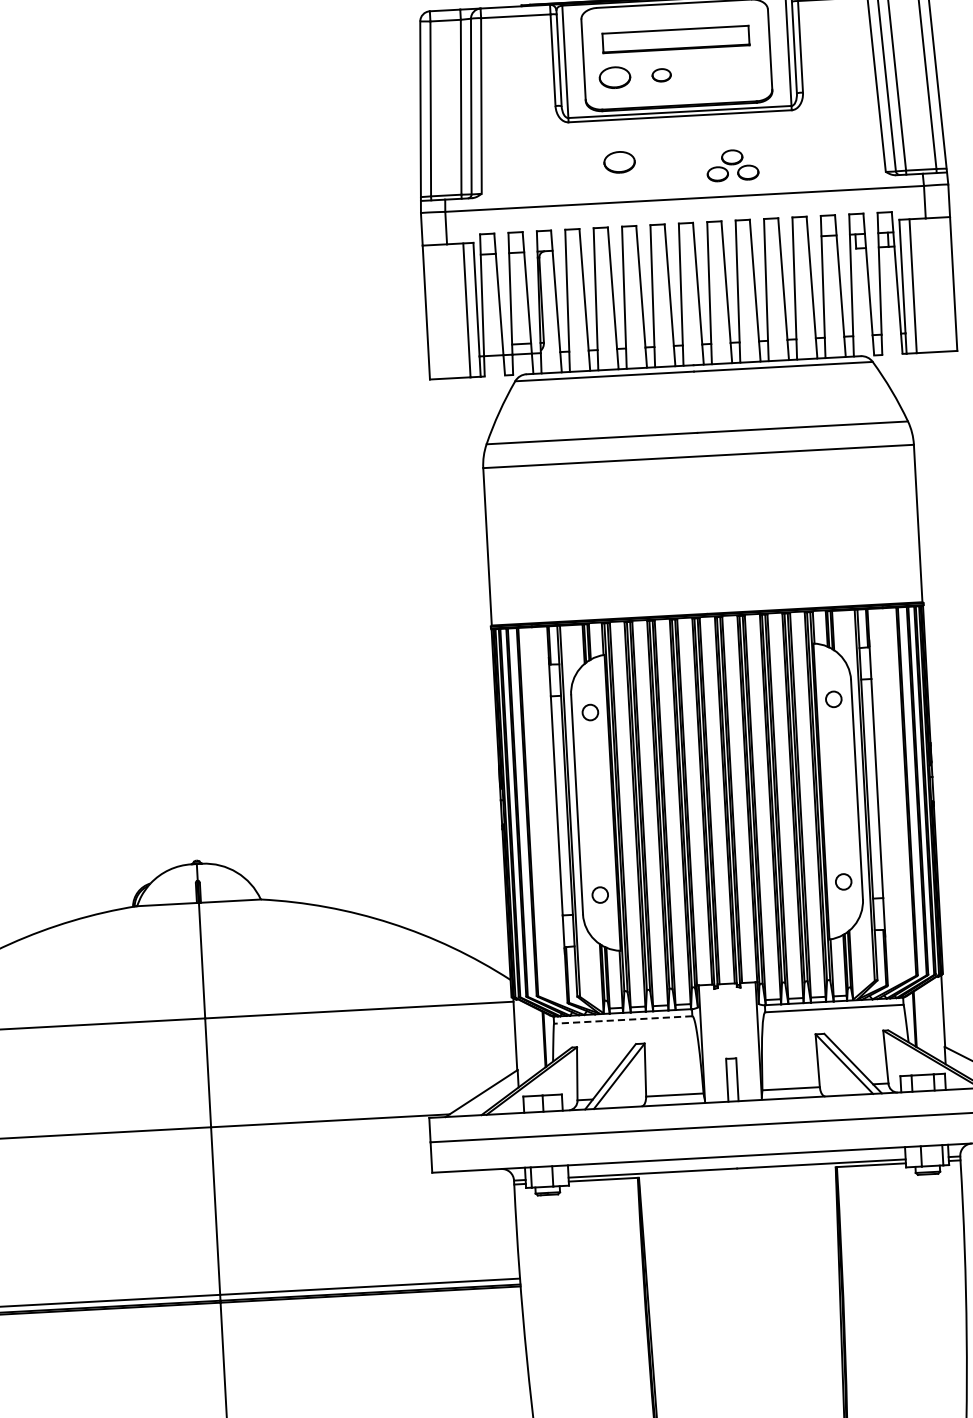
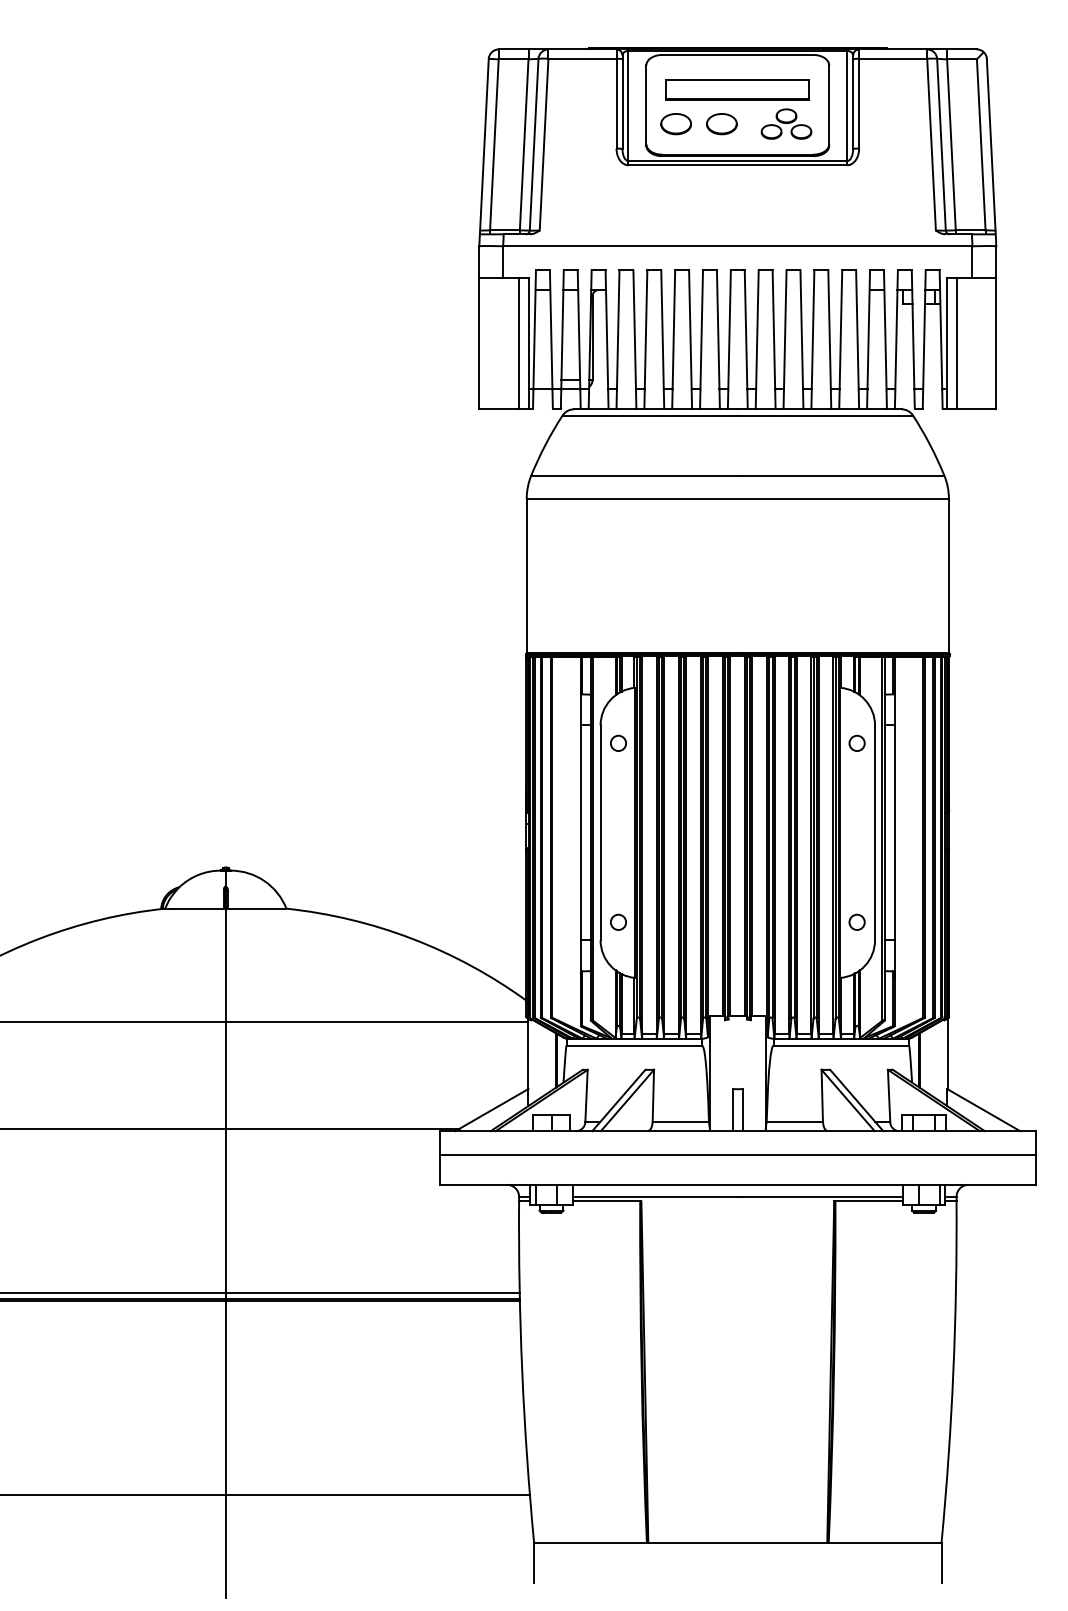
part: (661, 75) -> (721, 124), size x1.67
part: (618, 162) -> (675, 207), removed
part: (732, 164) -> (786, 123), moved
line: (623, 1019) -> (634, 1045), dashed -> solid

